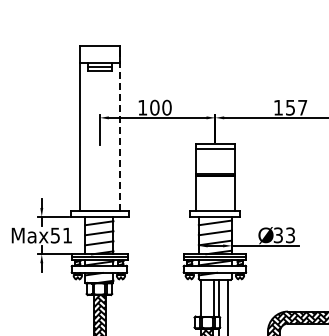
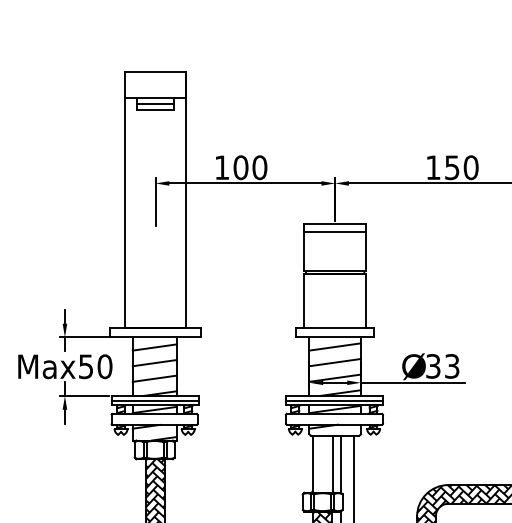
text: (302, 107) -> (470, 167), 157 -> 150
line: (119, 128) -> (185, 199), dashed -> solid
text: (67, 235) -> (104, 366), Max51 -> Max50

